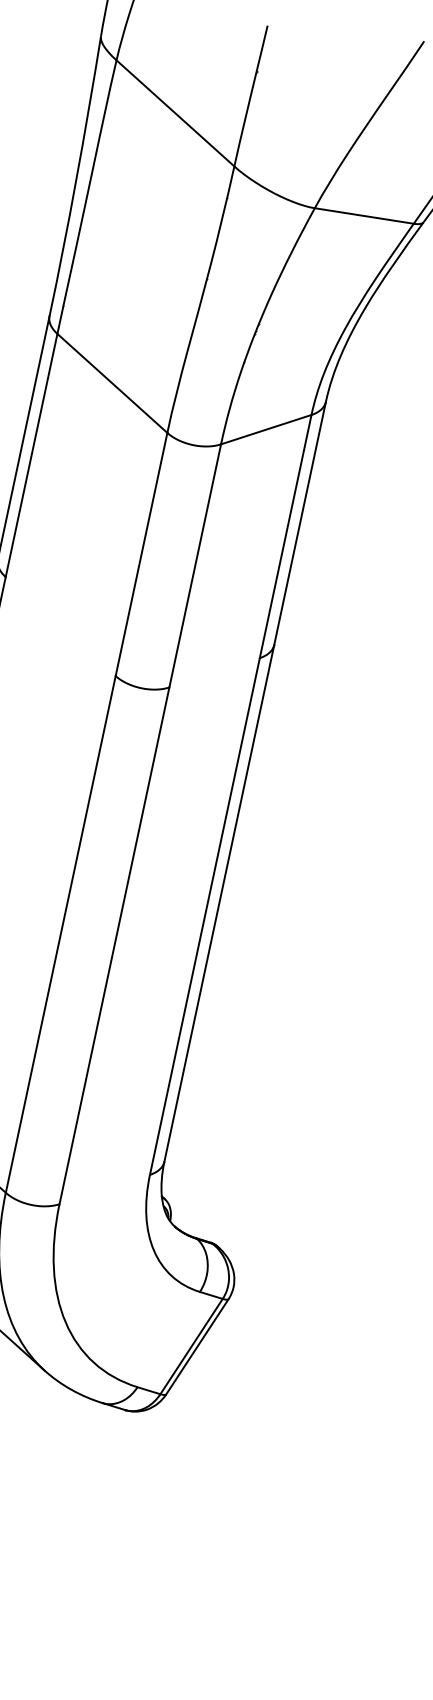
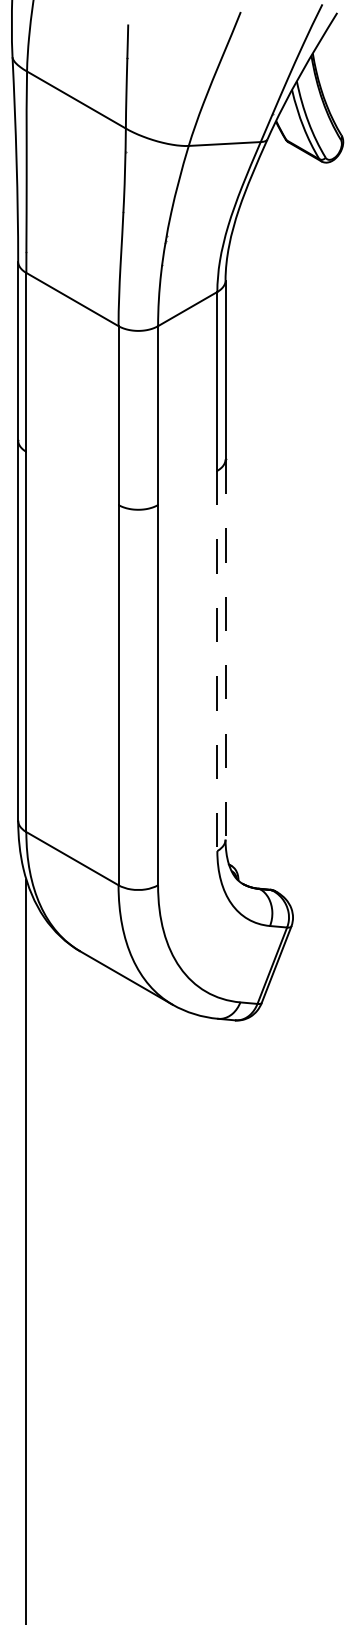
line: (219, 903) -> (225, 649), solid -> dashed
line: (204, 917) -> (217, 661), solid -> dashed

